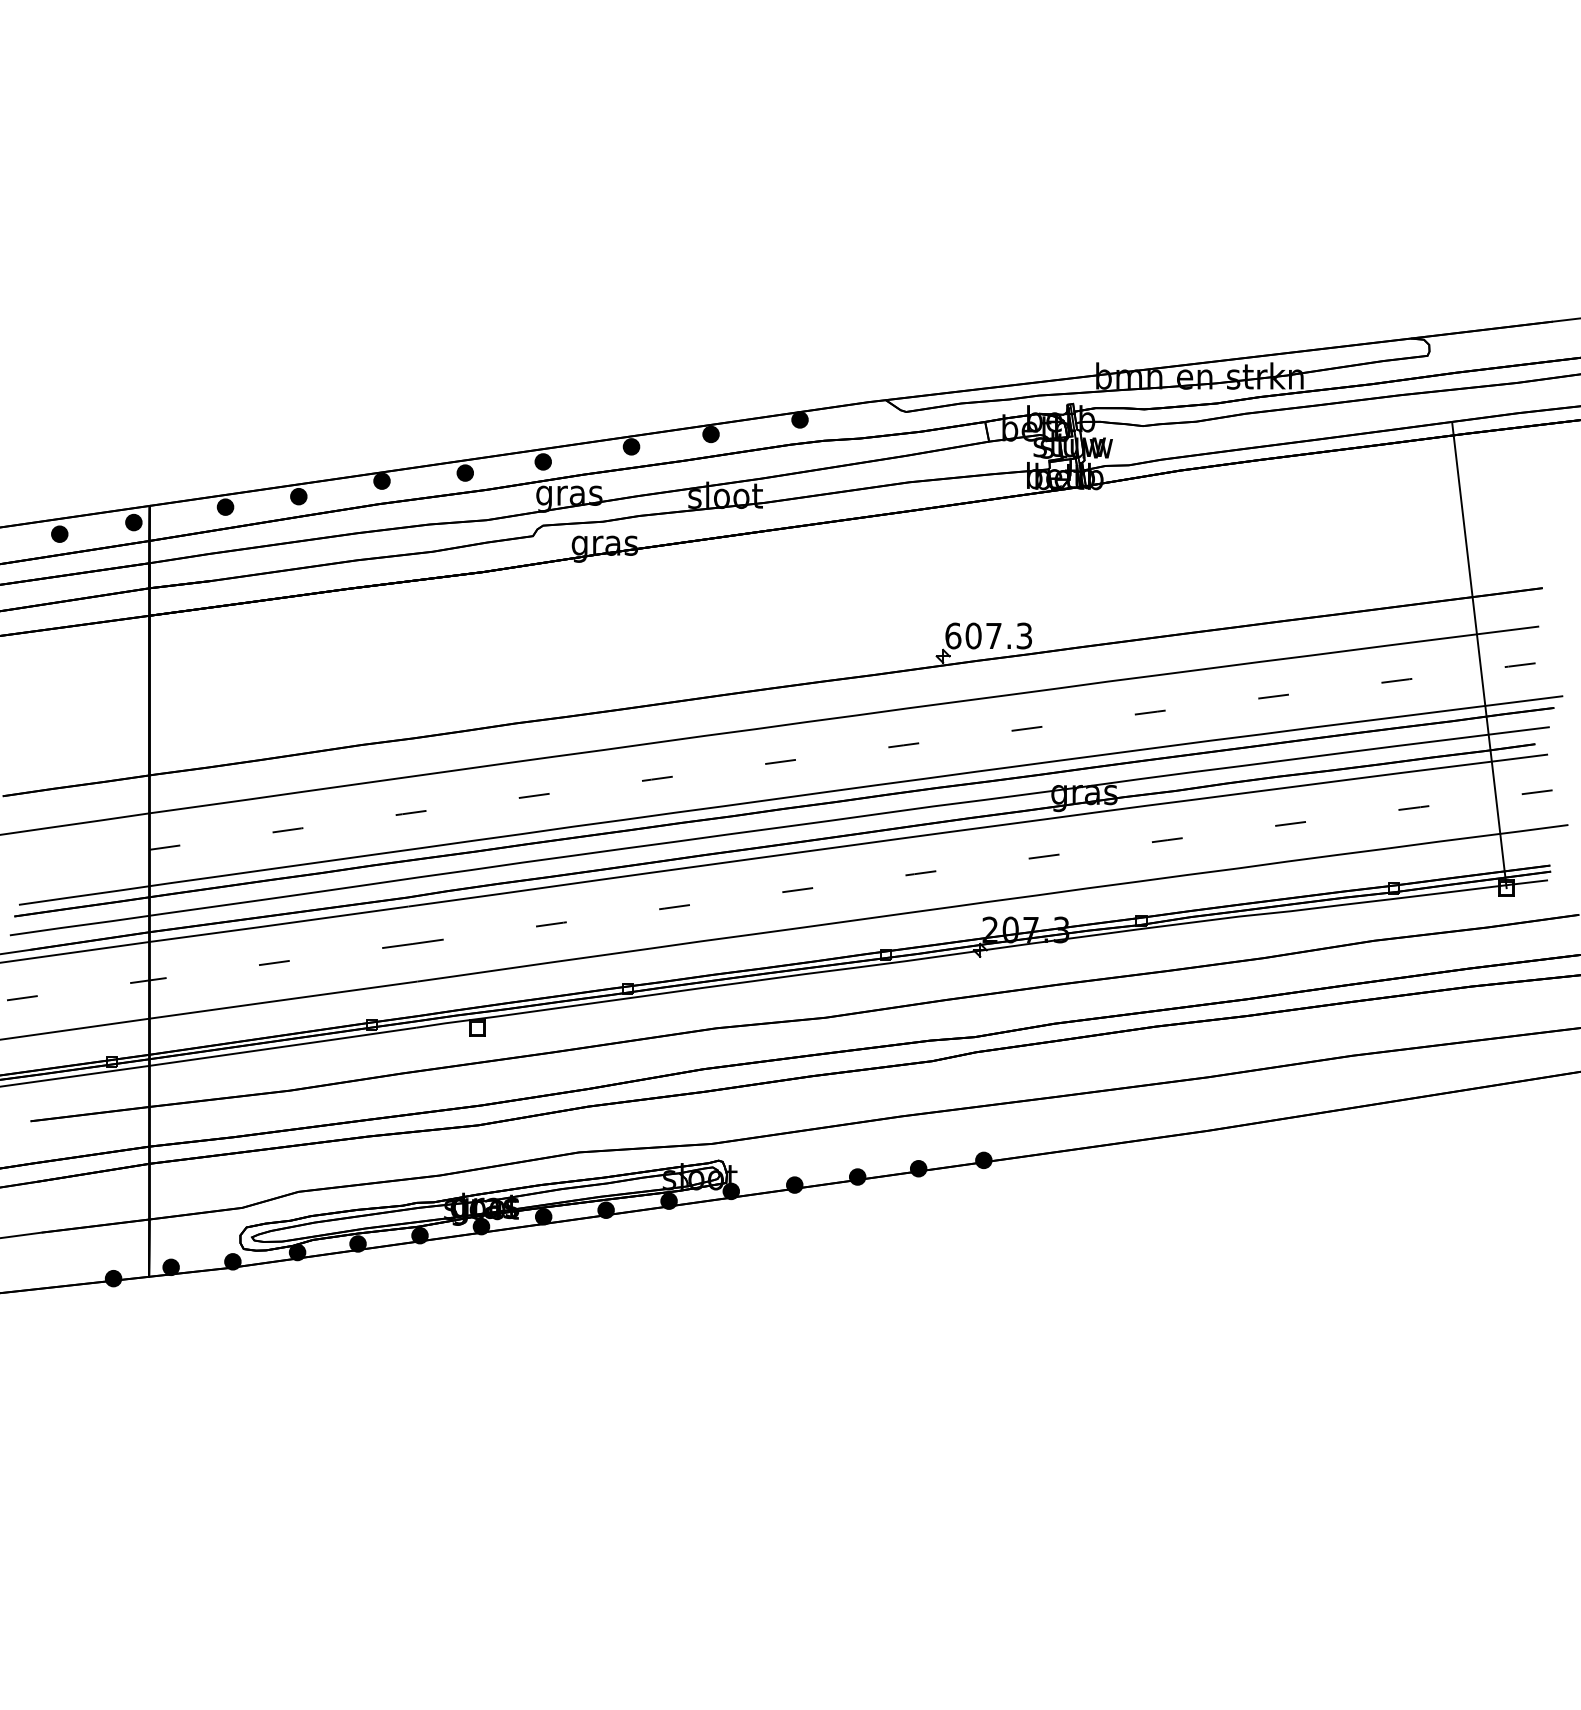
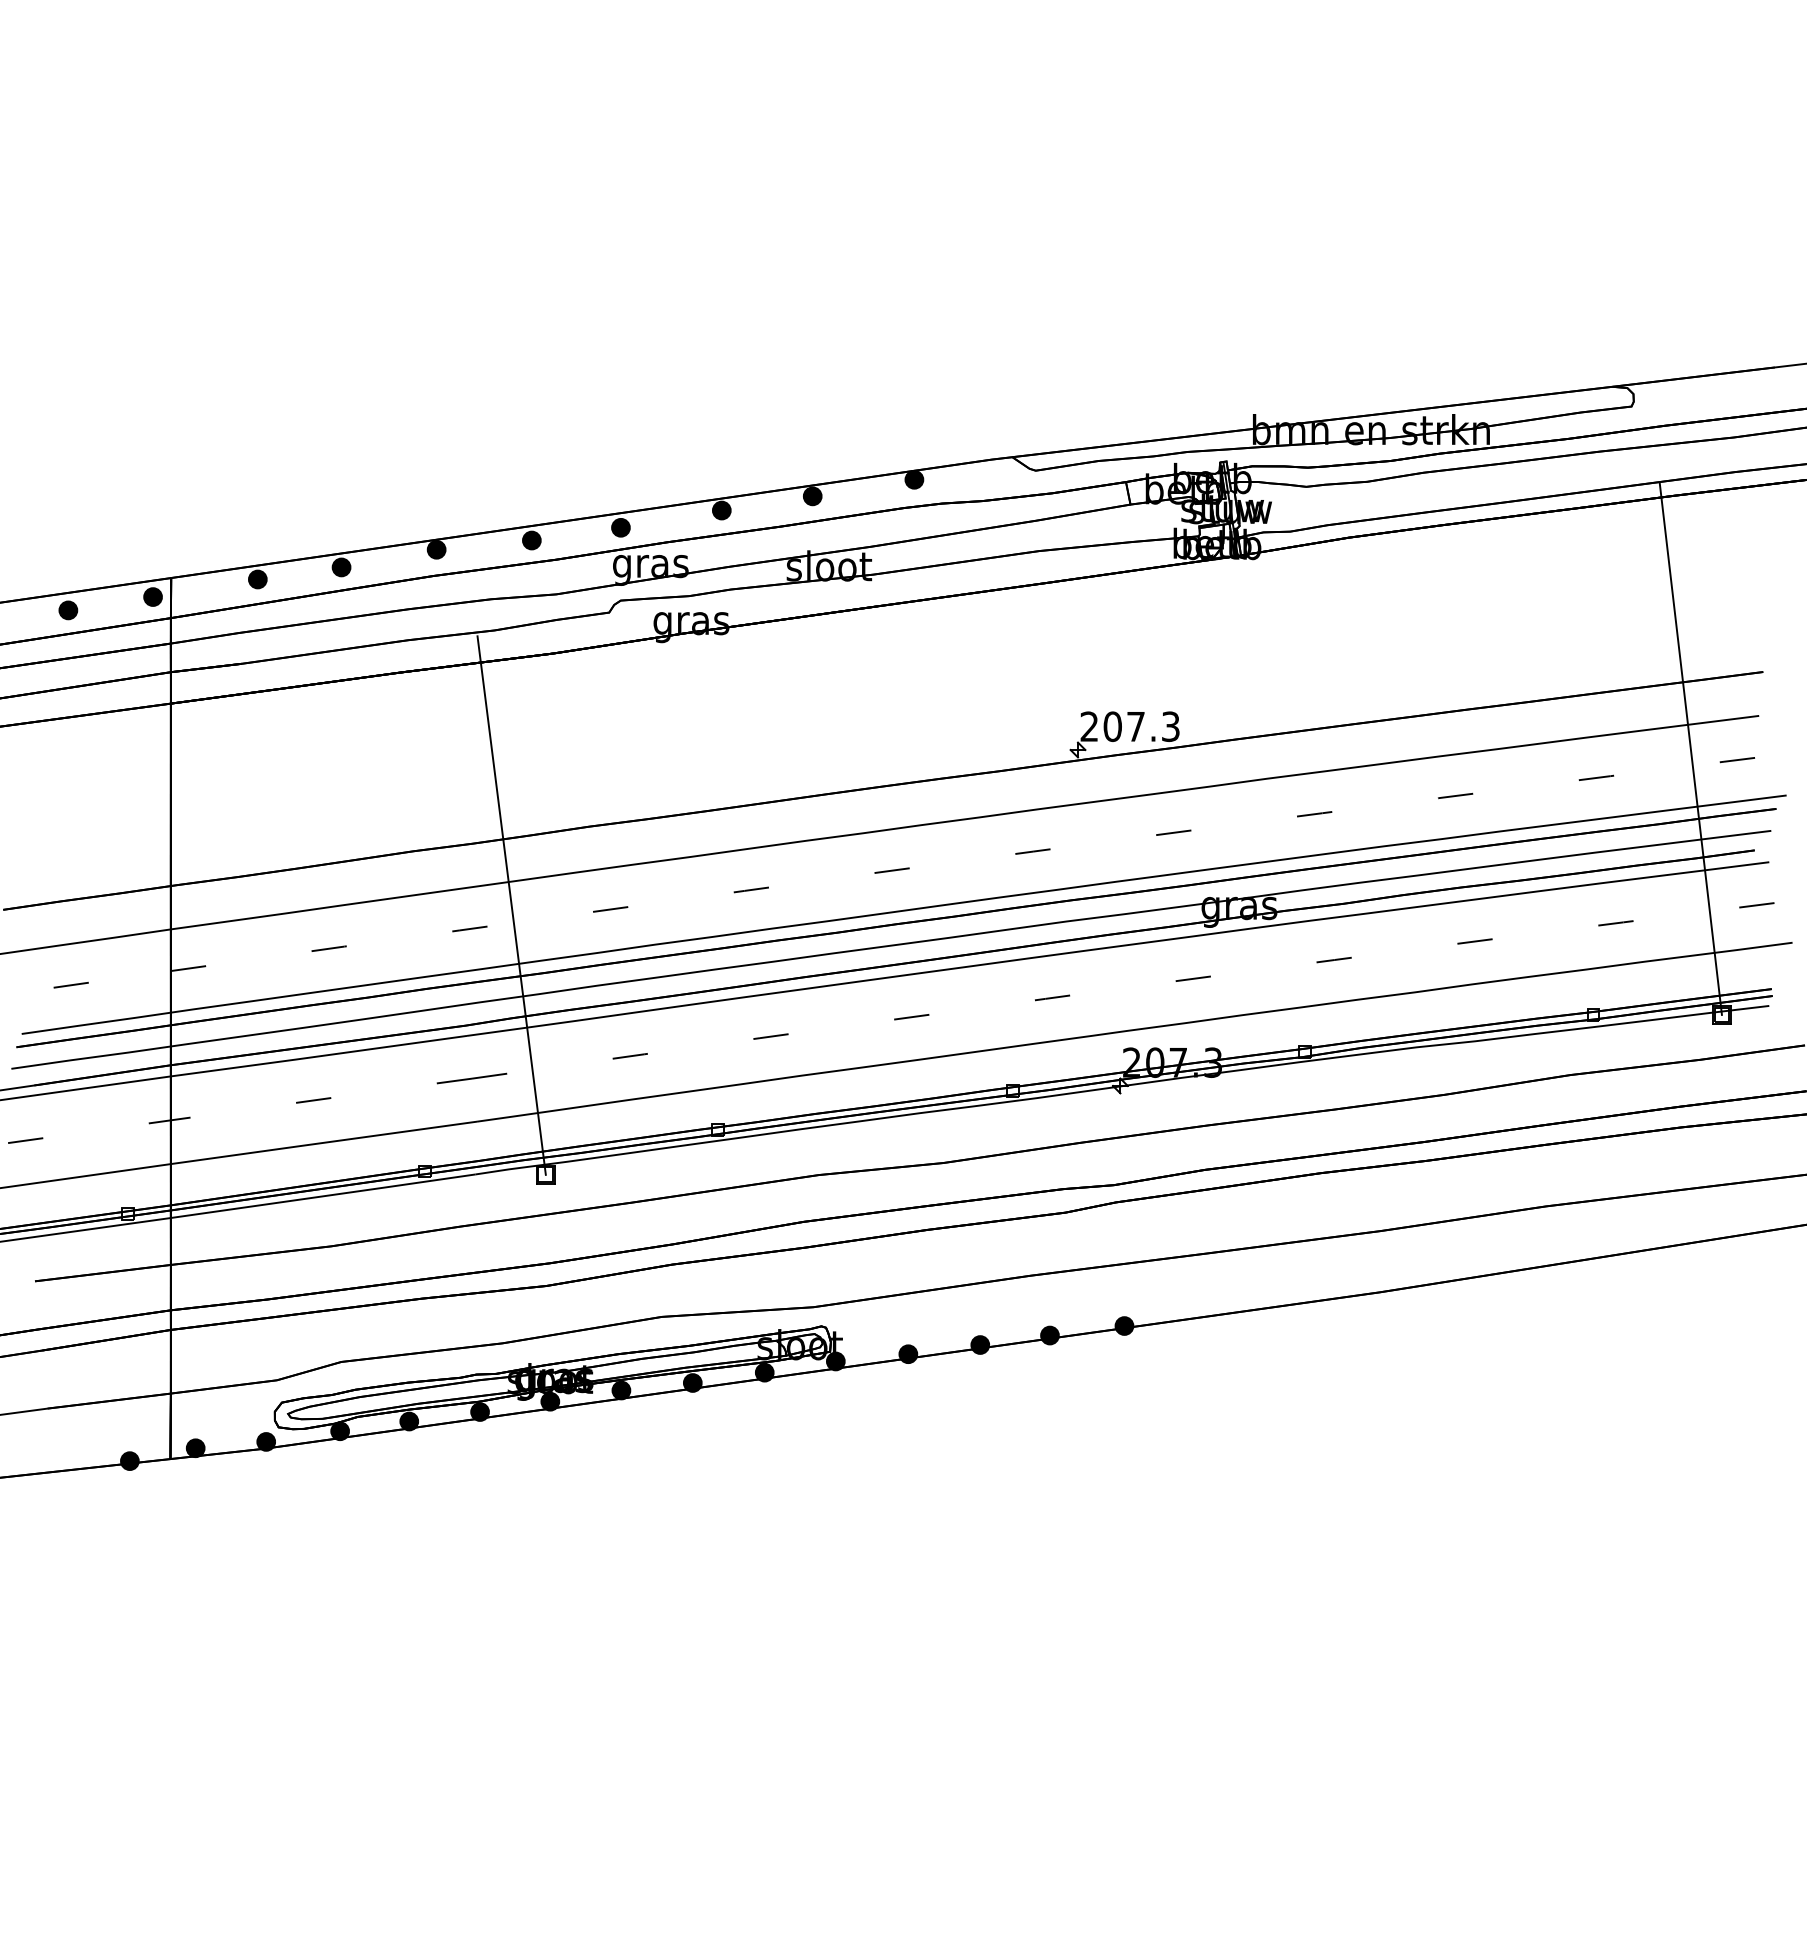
text: (953, 635) -> (1089, 726), 607.3 -> 207.3
line: (447, 792) -> (511, 905), added
line: (61, 861) -> (70, 984), added

